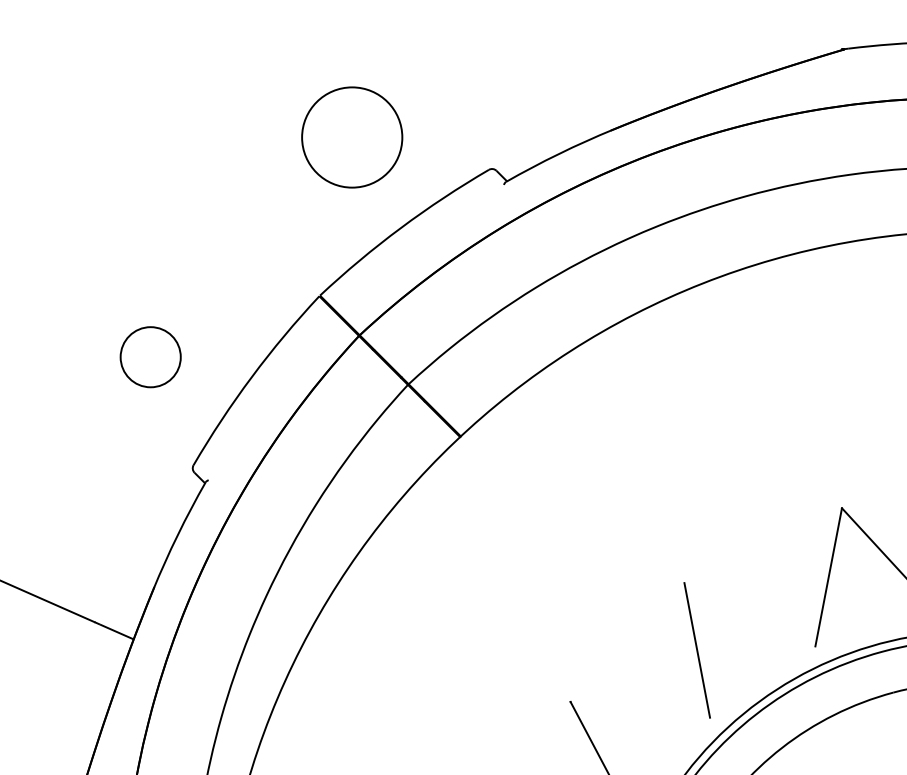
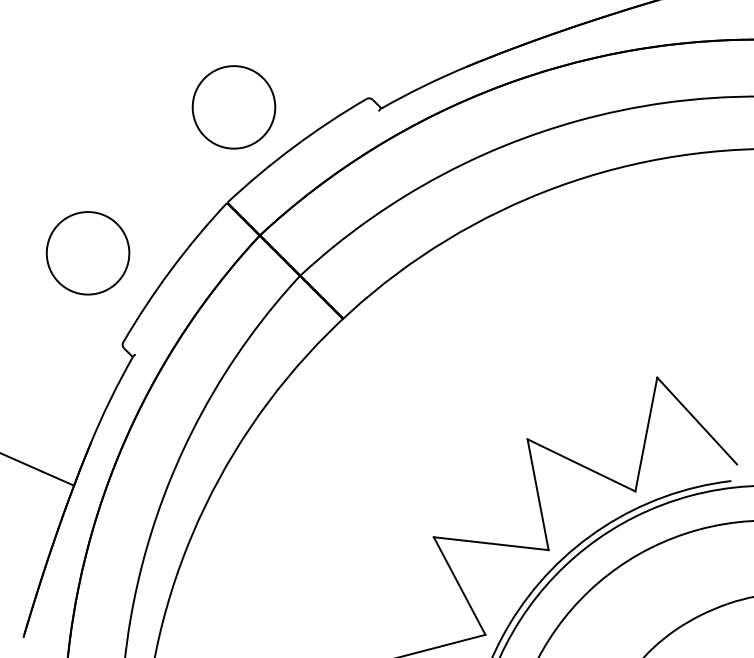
circle: (351, 137) -> (233, 107), moved
circle: (150, 357) -> (87, 253), size x1.67
line: (749, 614) -> (581, 465), added
line: (639, 709) -> (490, 543), added

